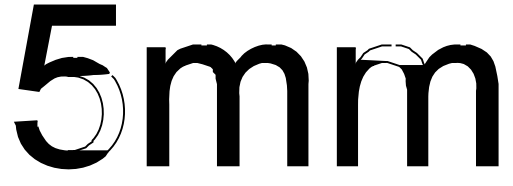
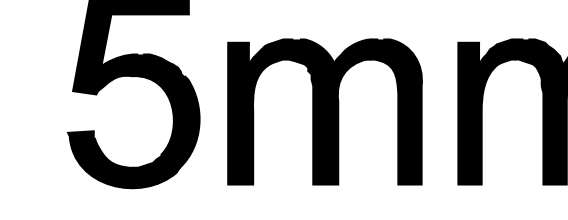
fill: (391, 55) -> (523, 51), added
fill: (95, 112) -> (165, 120), added

